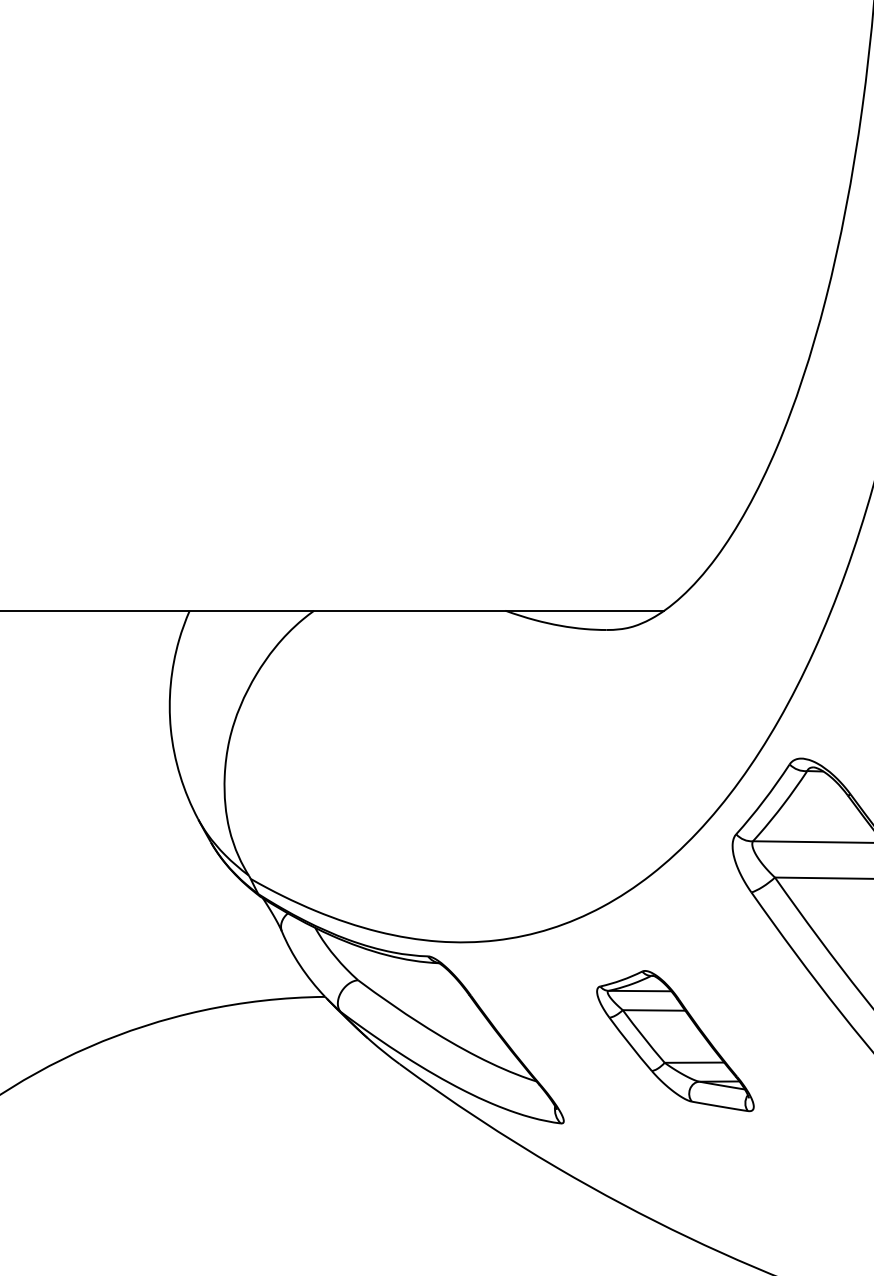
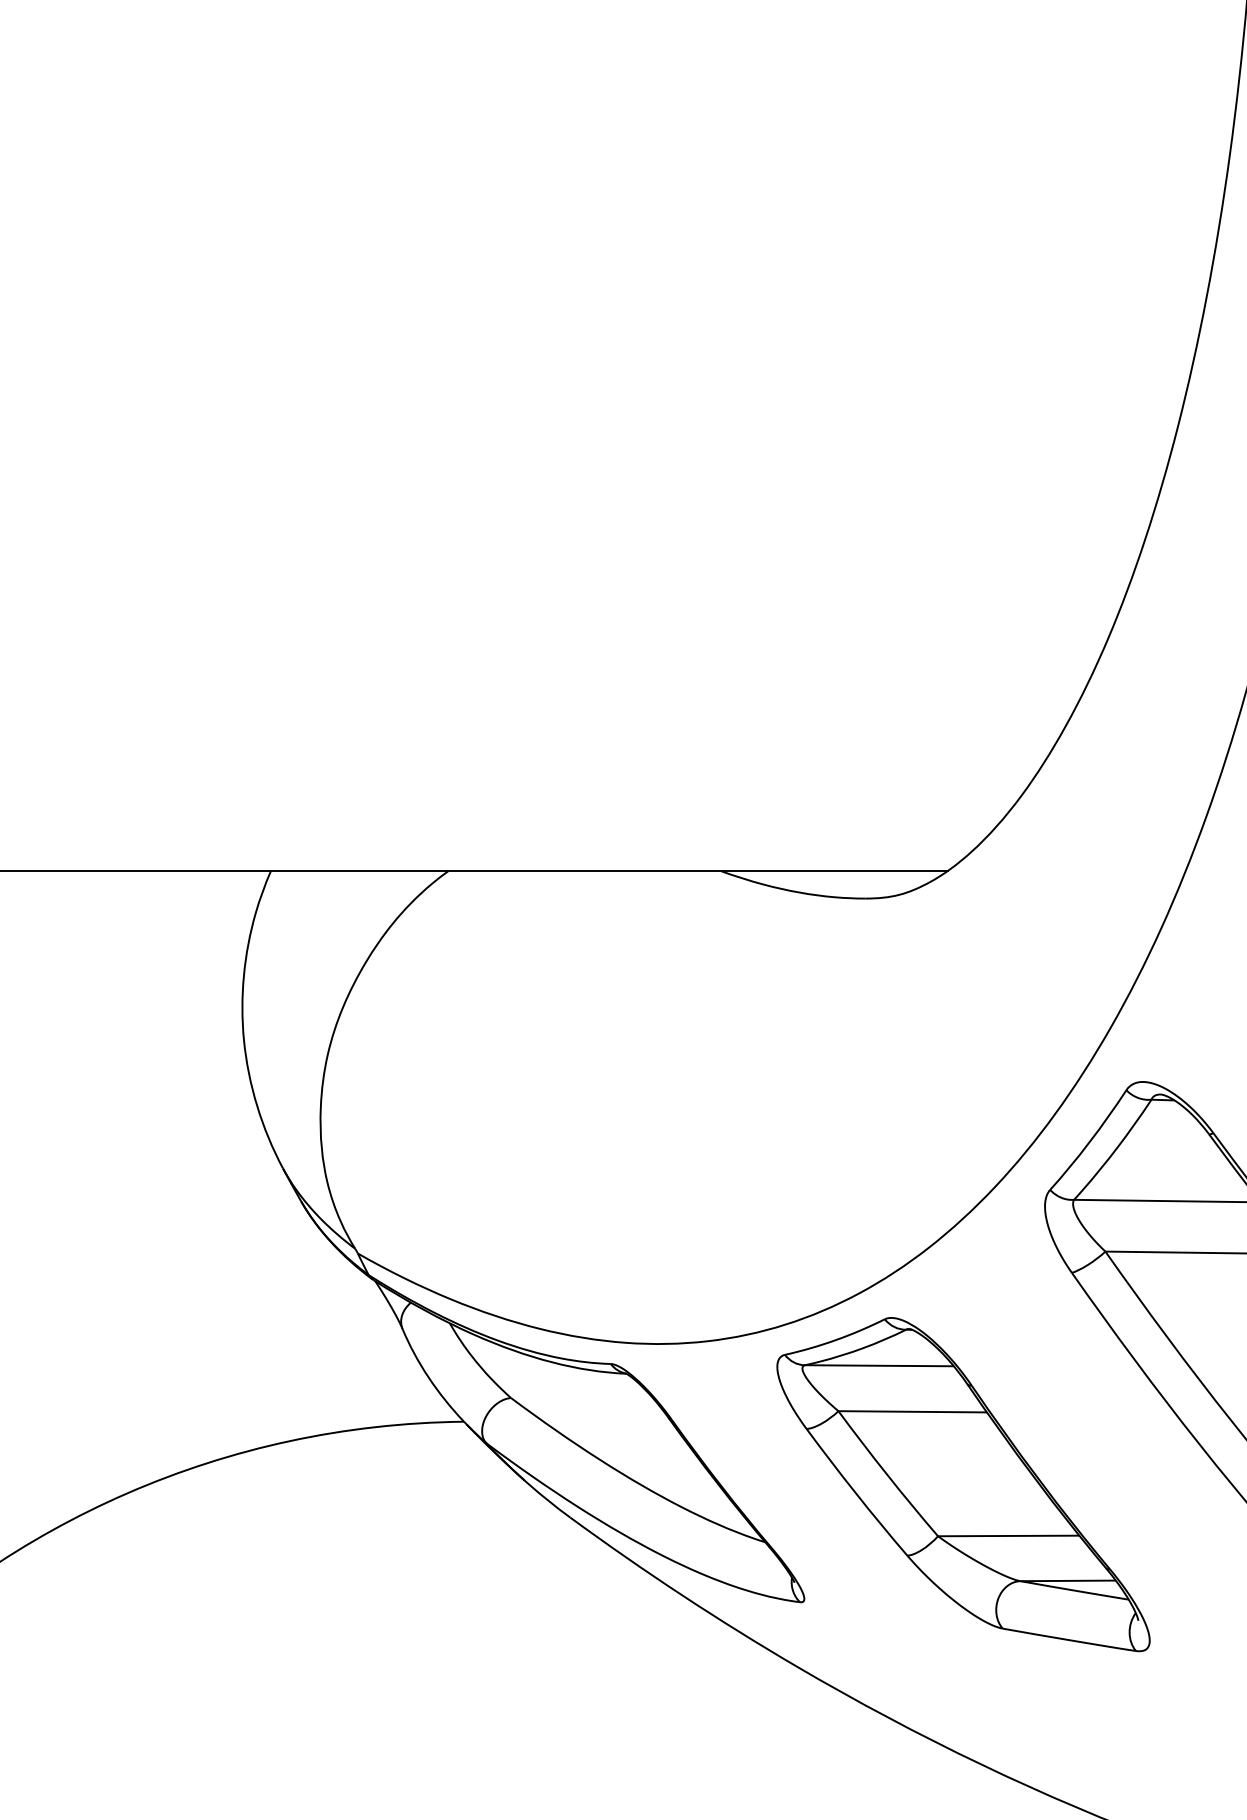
part: (675, 1040) -> (963, 1484), size x1.67

